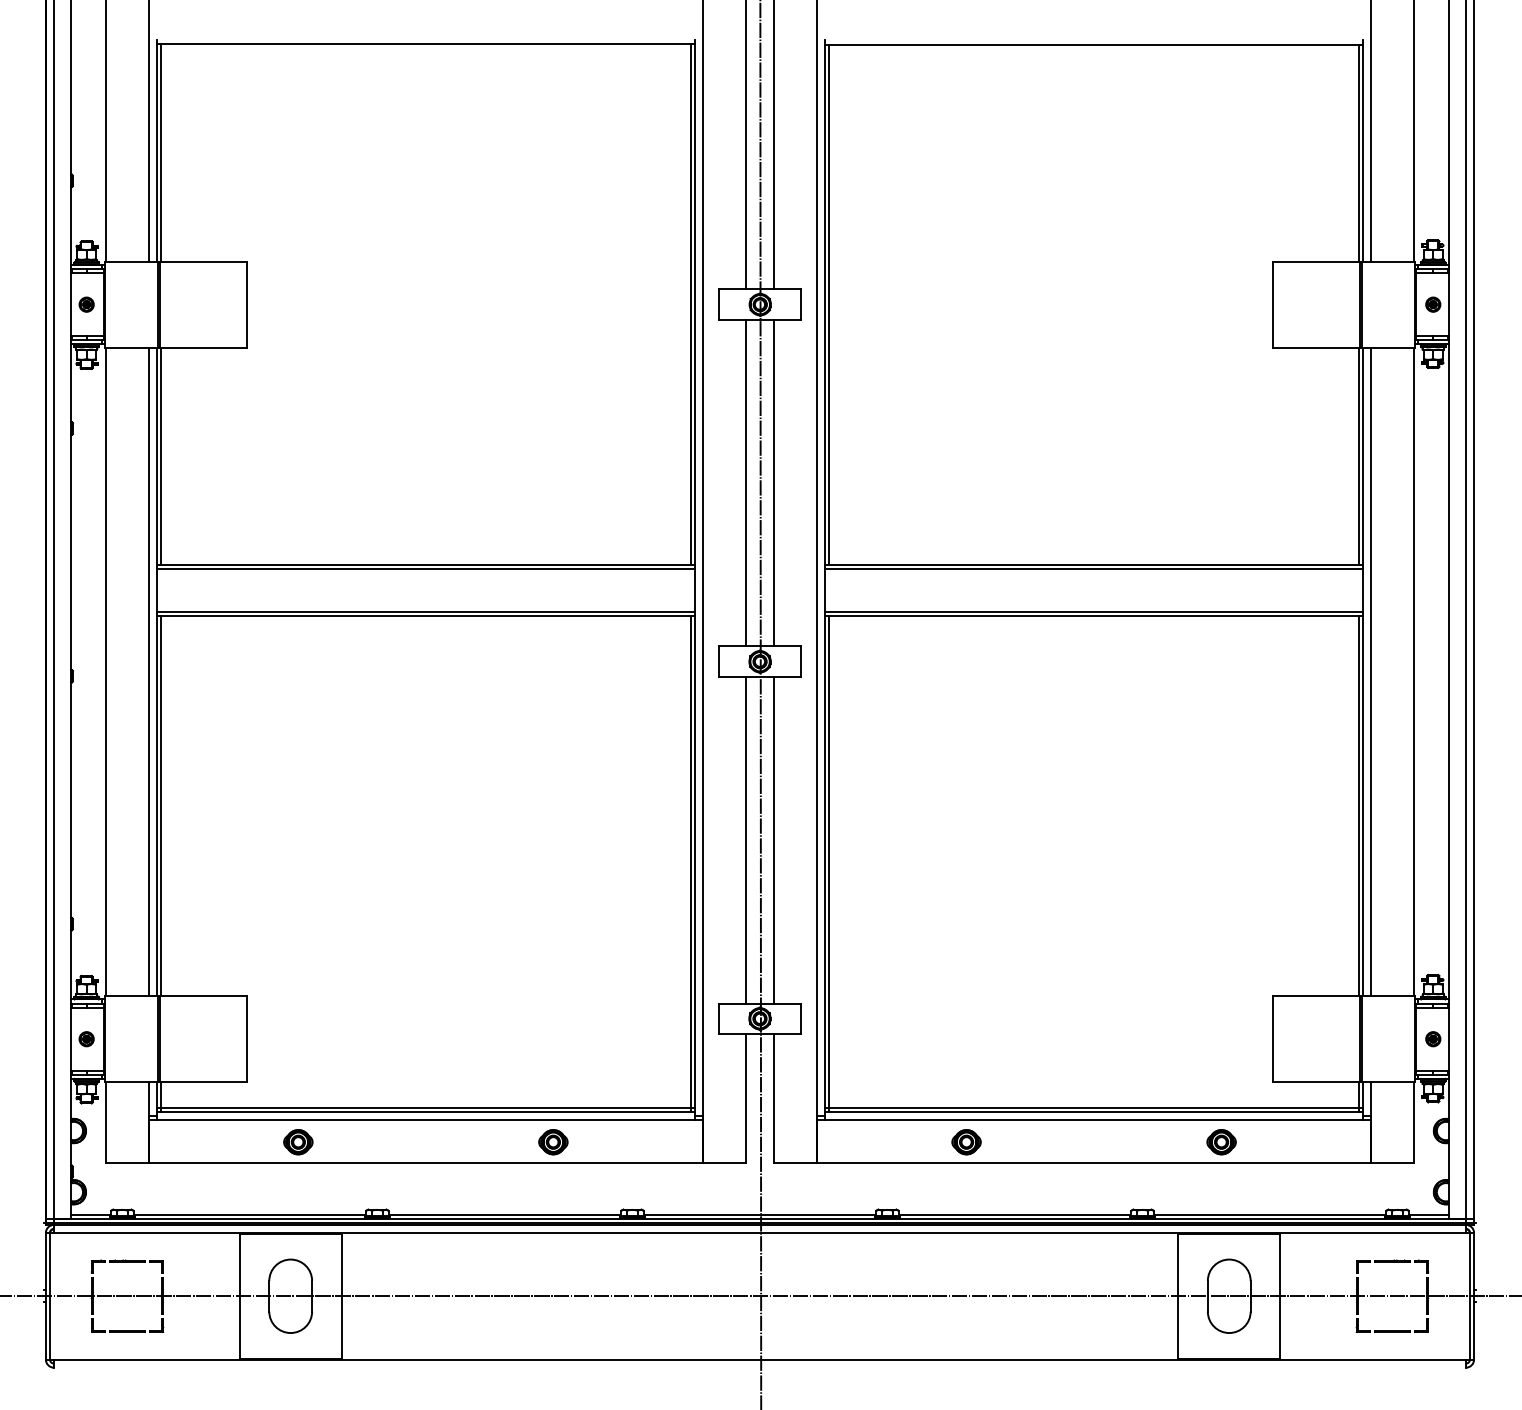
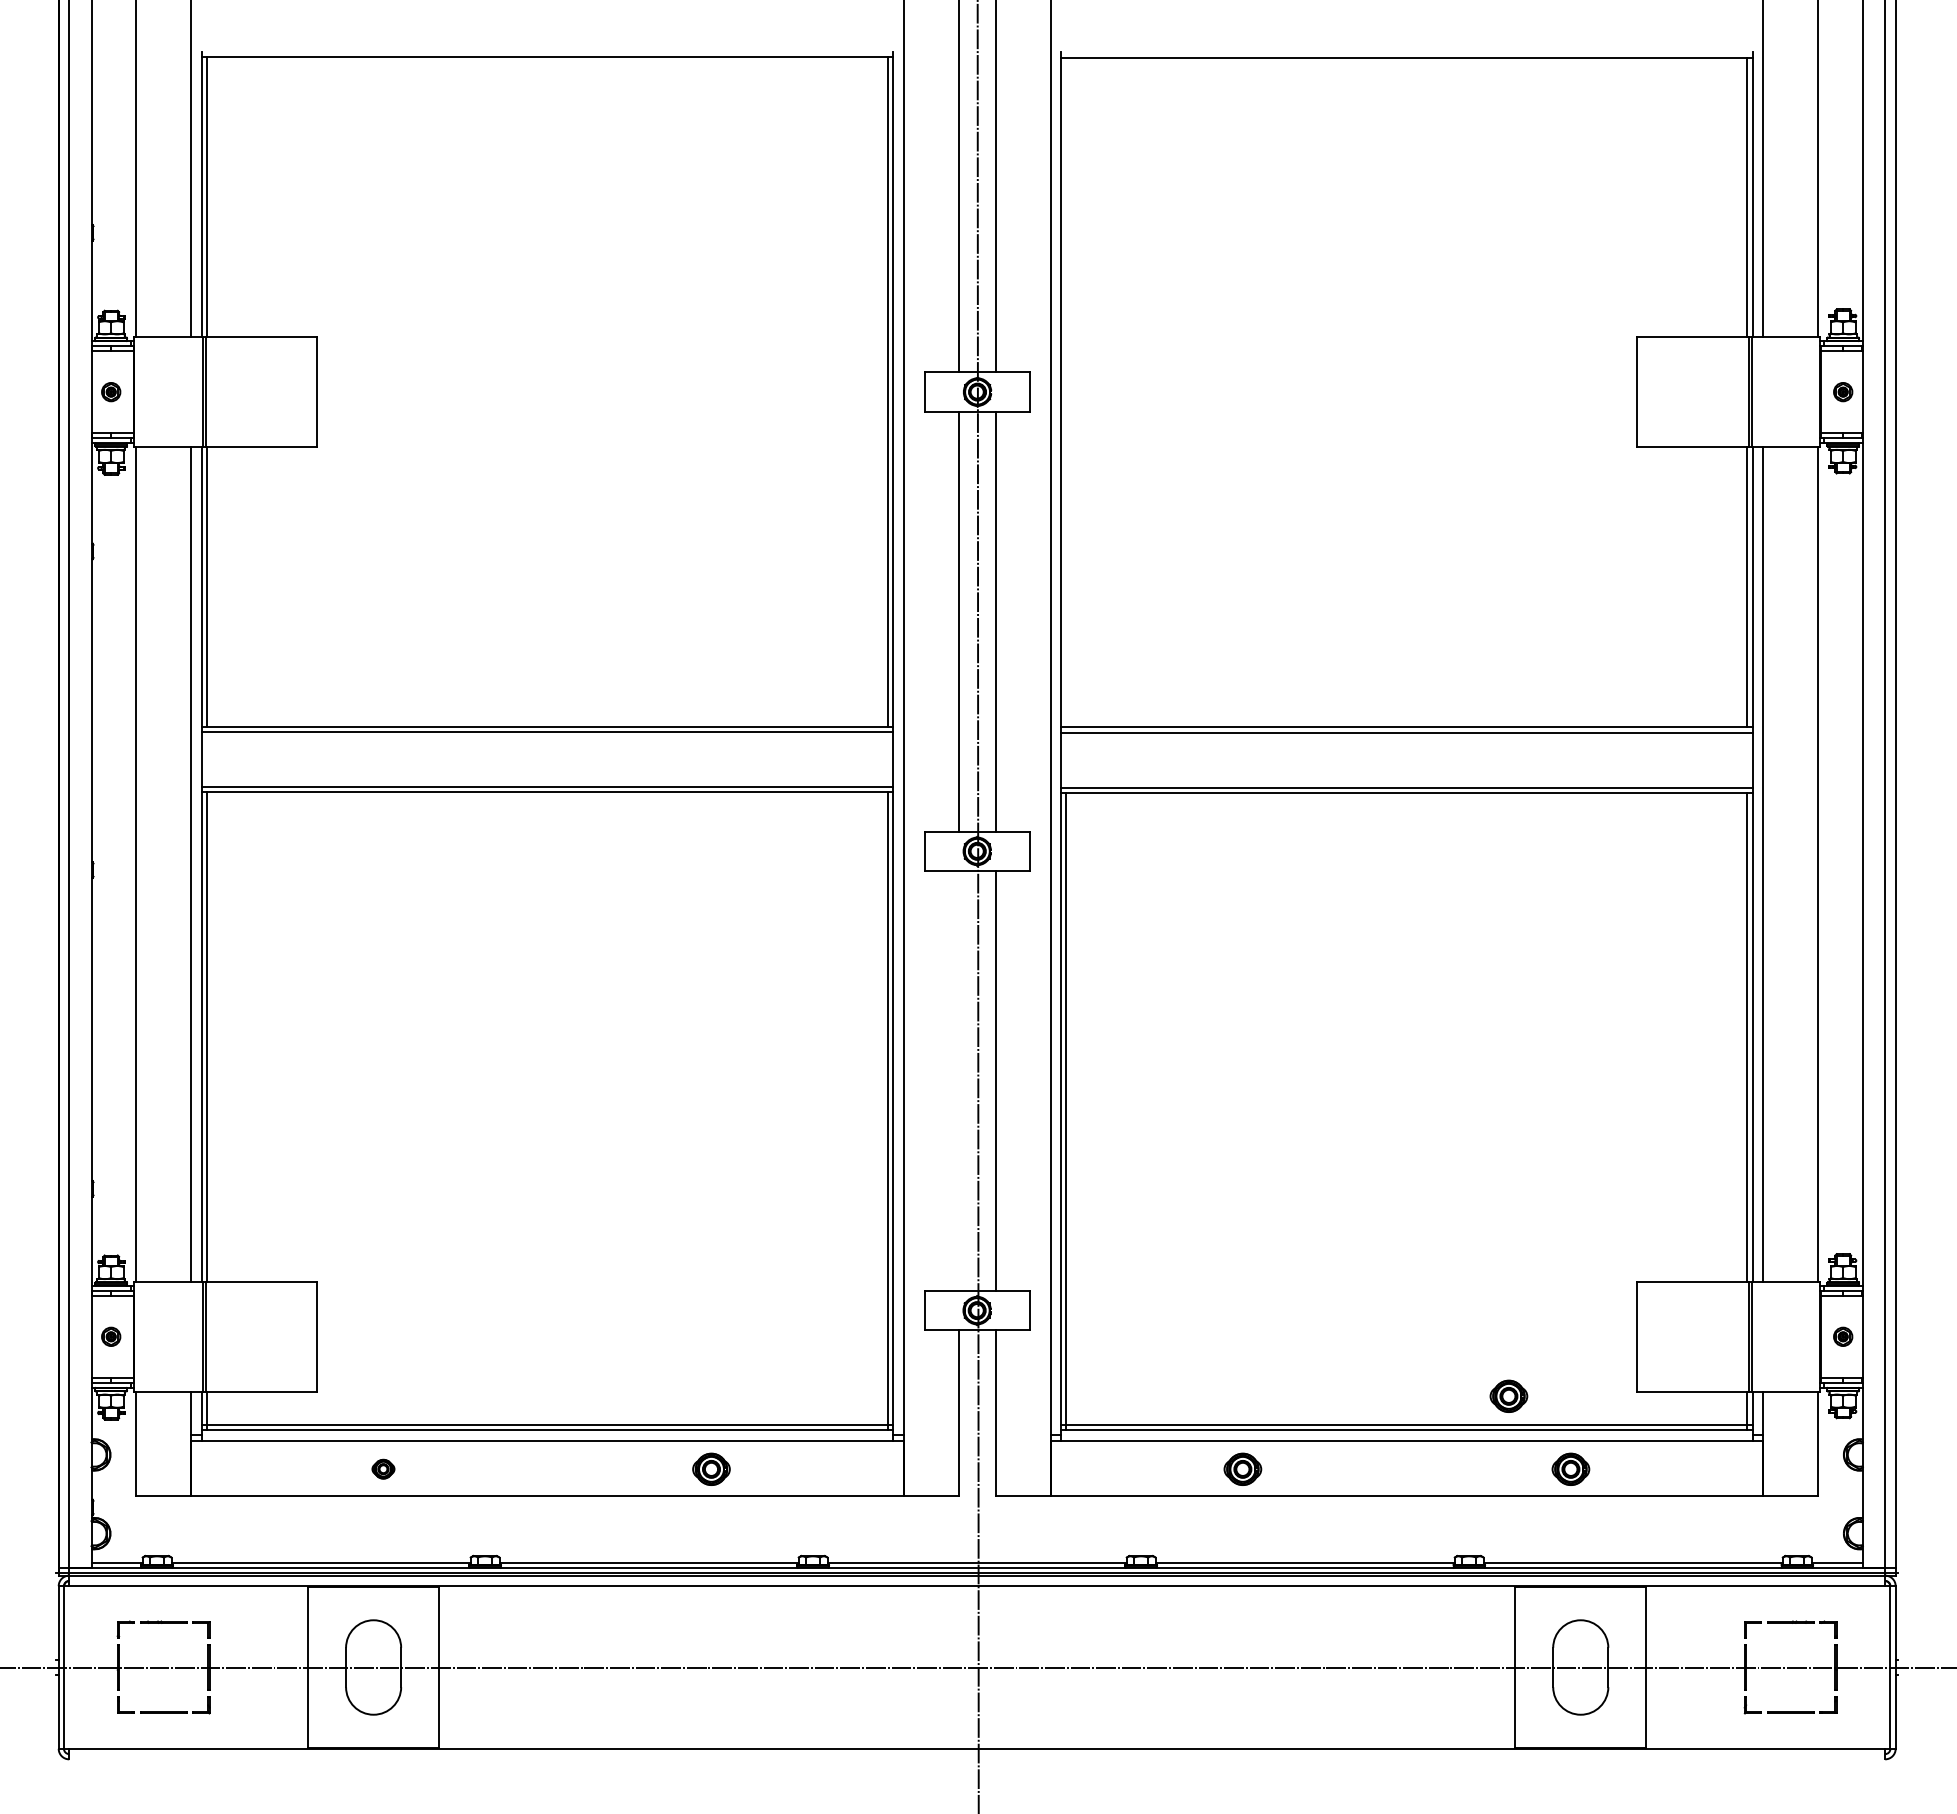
line: (829, 304) -> (1066, 392), removed
line: (745, 839) -> (958, 1080), removed
part: (1173, 1084) -> (1508, 1395), added
part: (298, 1141) -> (383, 1468), size x0.6

